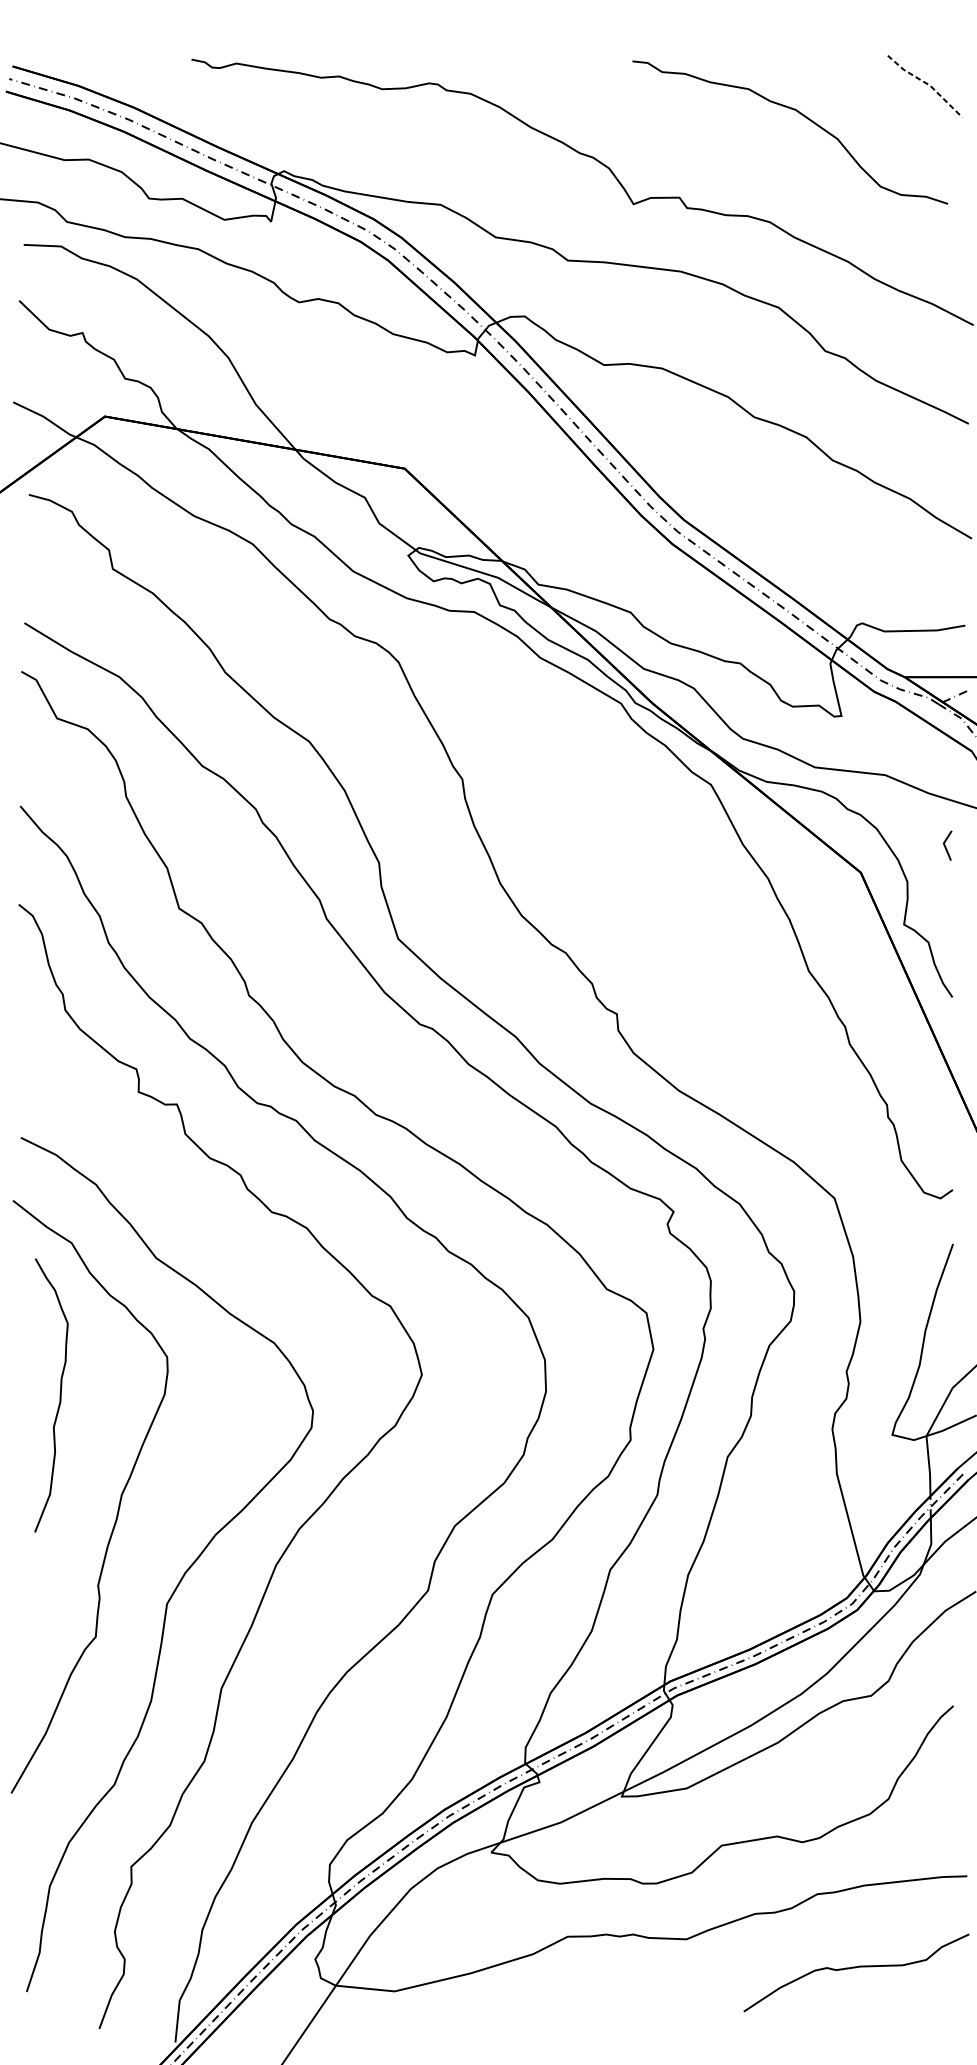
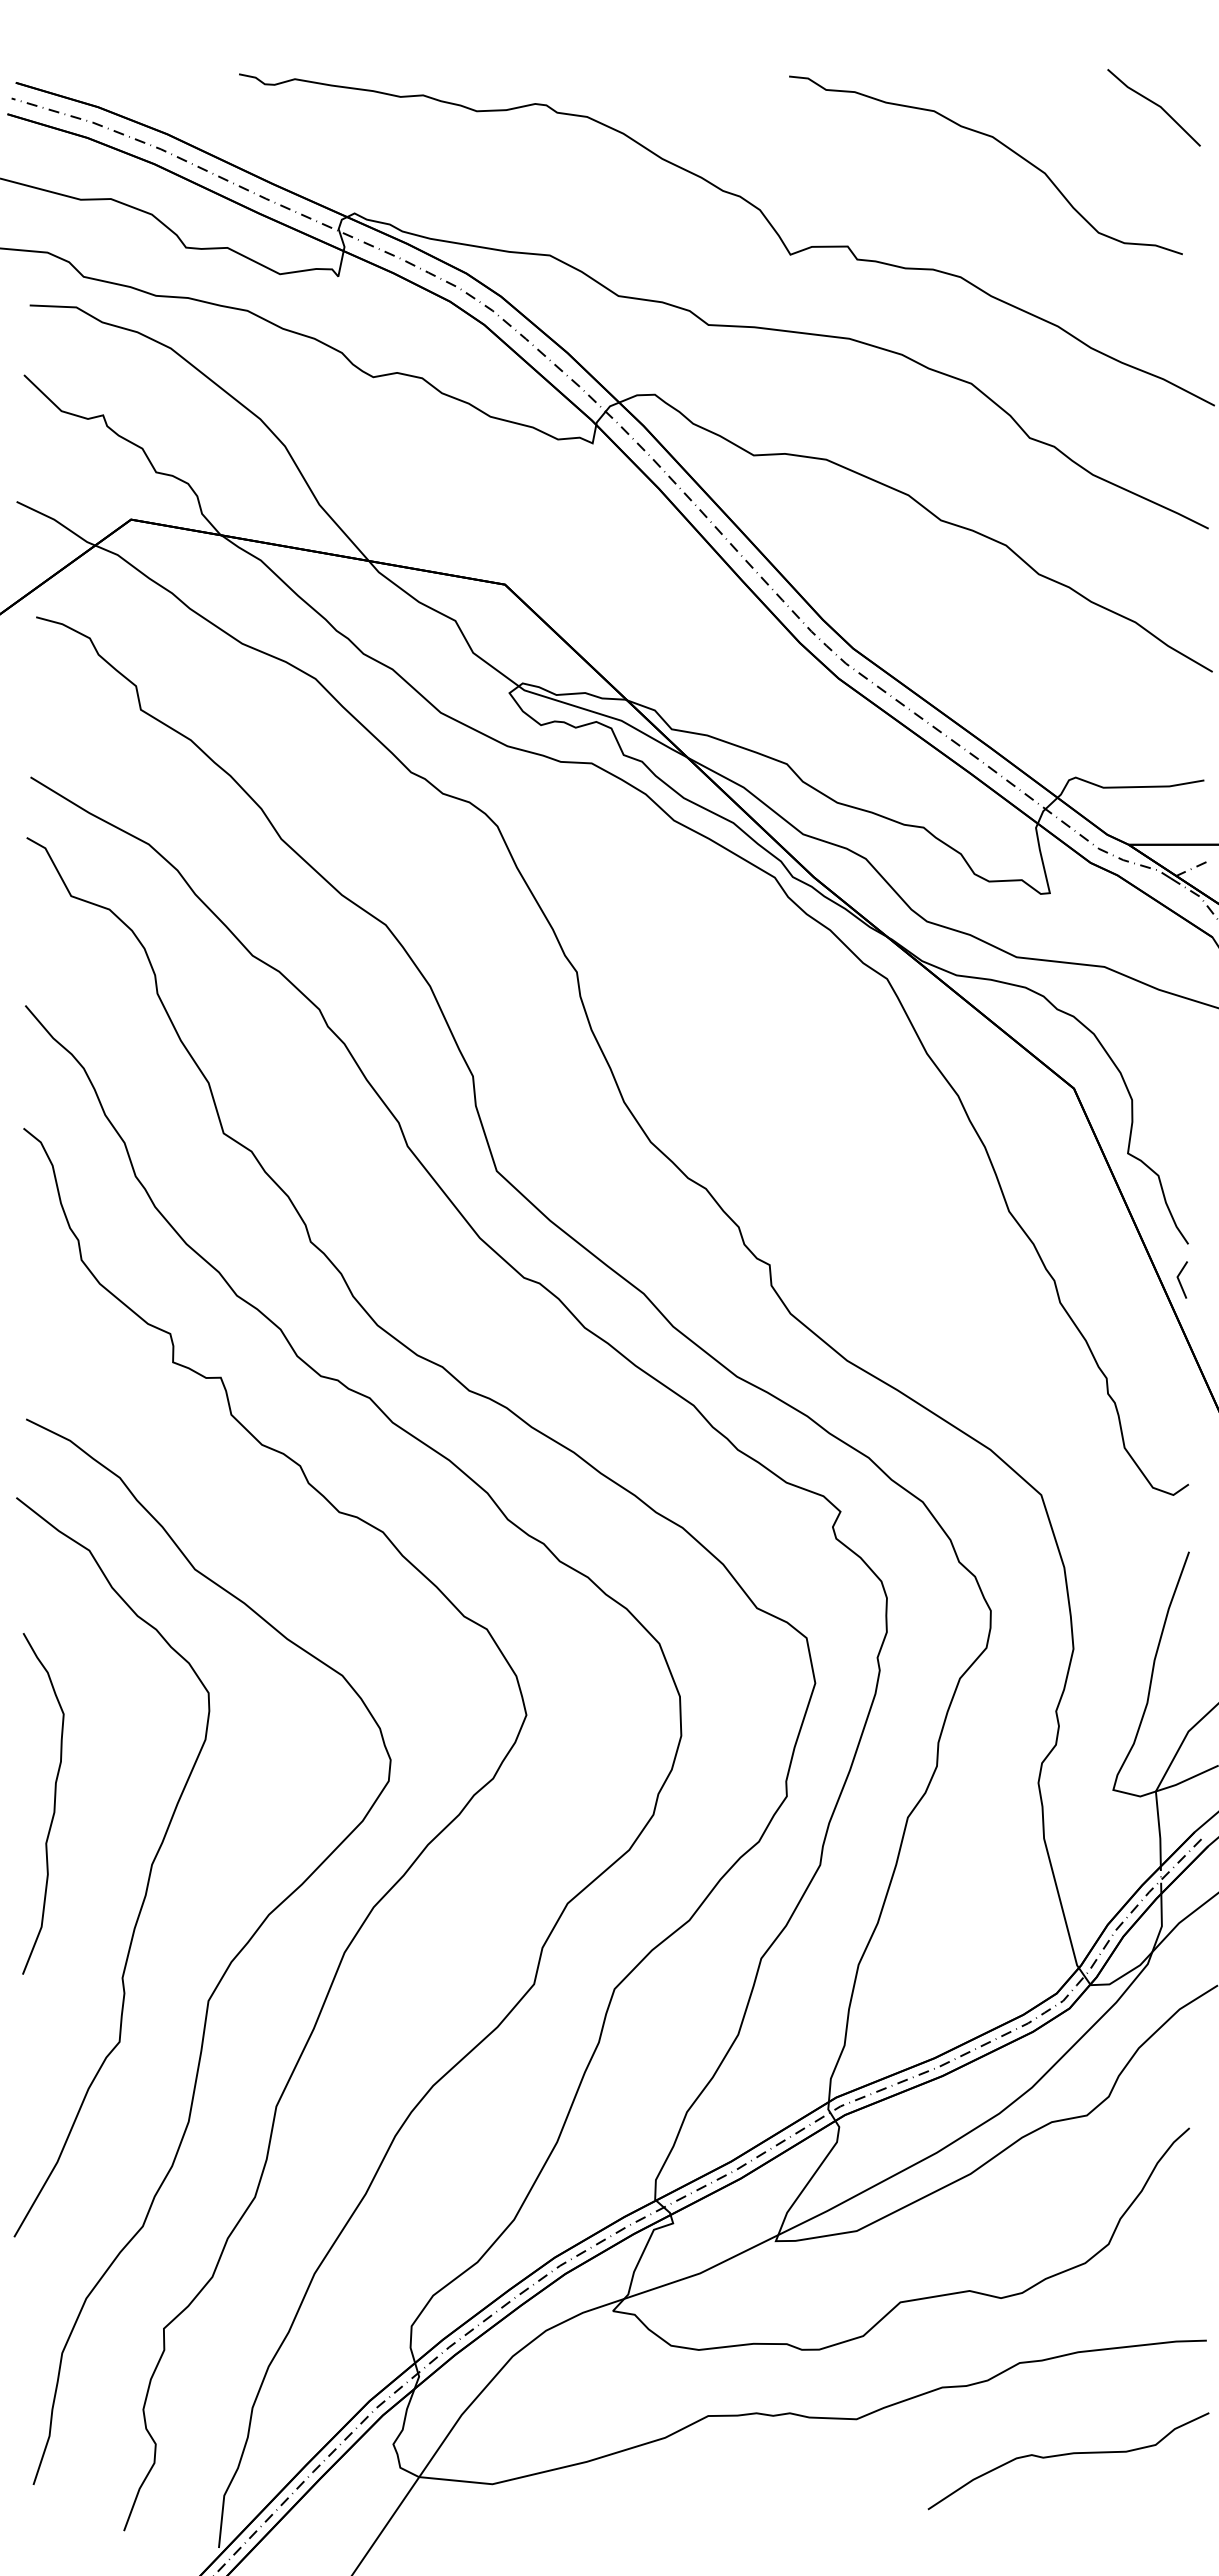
line: (927, 83) -> (1157, 104), dashed -> solid
line: (945, 845) -> (1179, 1279), moved
curve: (59, 1396) -> (53, 1804), moved

